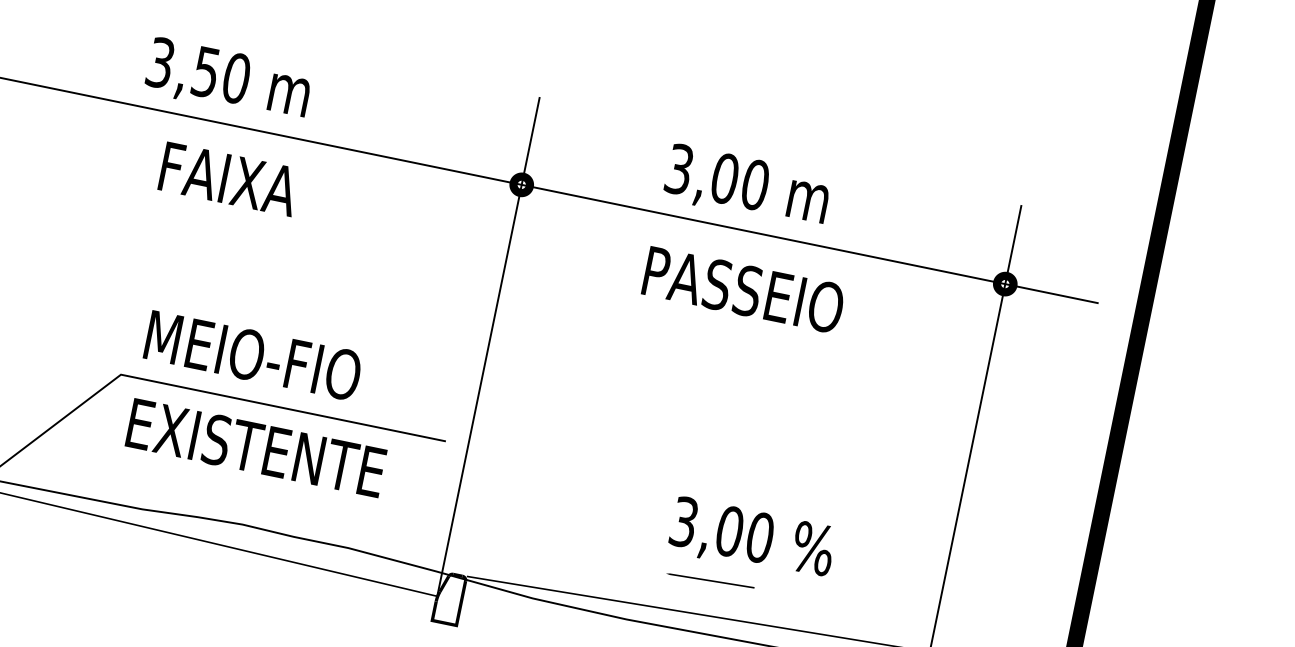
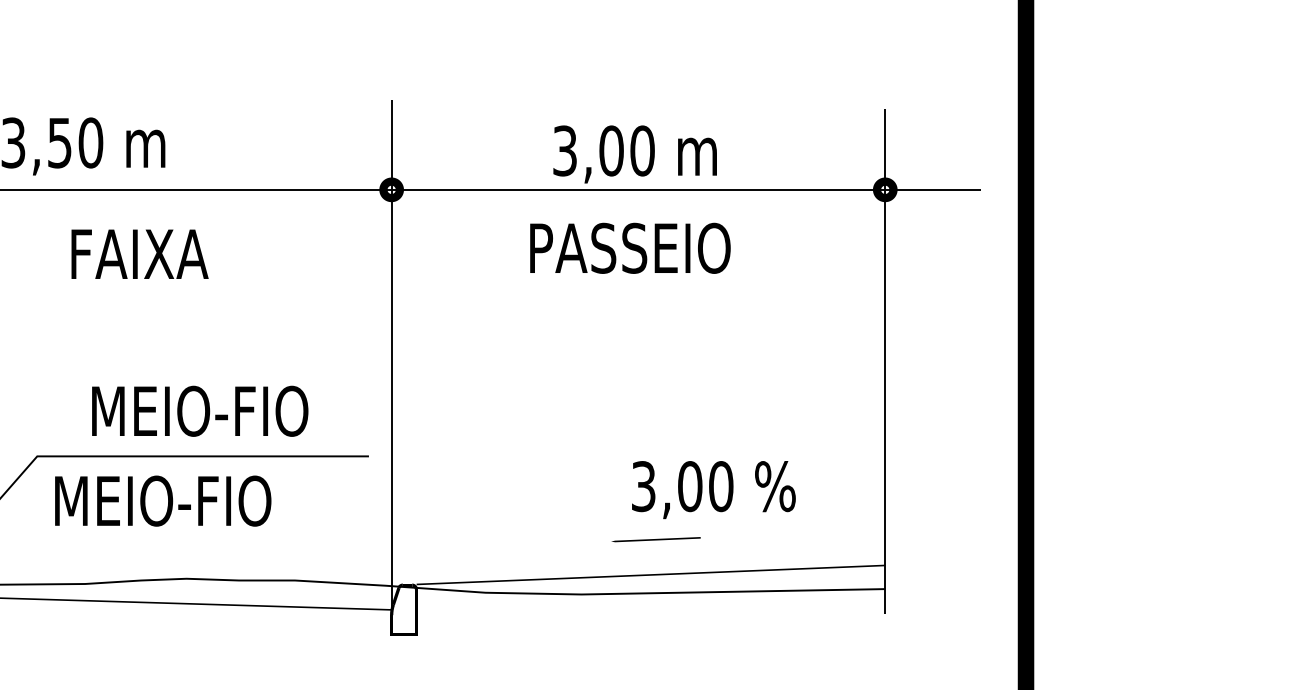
text: (228, 178) -> (139, 253), moved
text: (746, 186) -> (634, 154), moved
text: (253, 355) -> (200, 410), moved
text: (258, 447) -> (186, 500), EXISTENTE -> MEIO-FIO
text: (751, 540) -> (713, 490), moved

